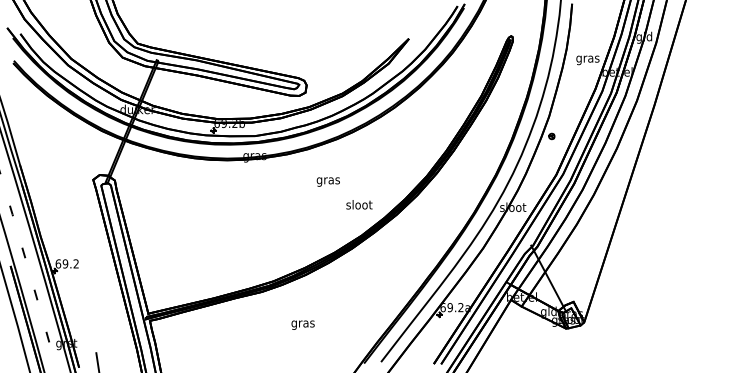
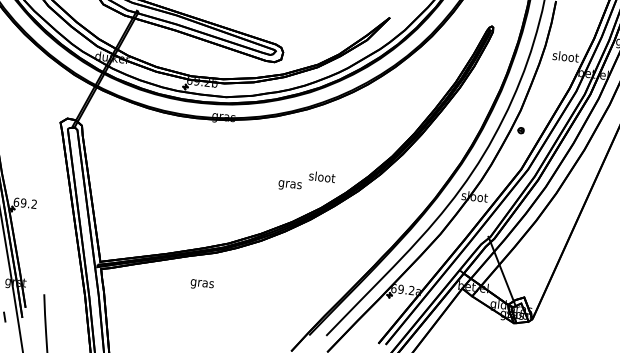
text: (588, 59) -> (566, 58), gras -> sloot
text: (327, 181) -> (289, 185), moved
text: (302, 324) -> (201, 284), moved

